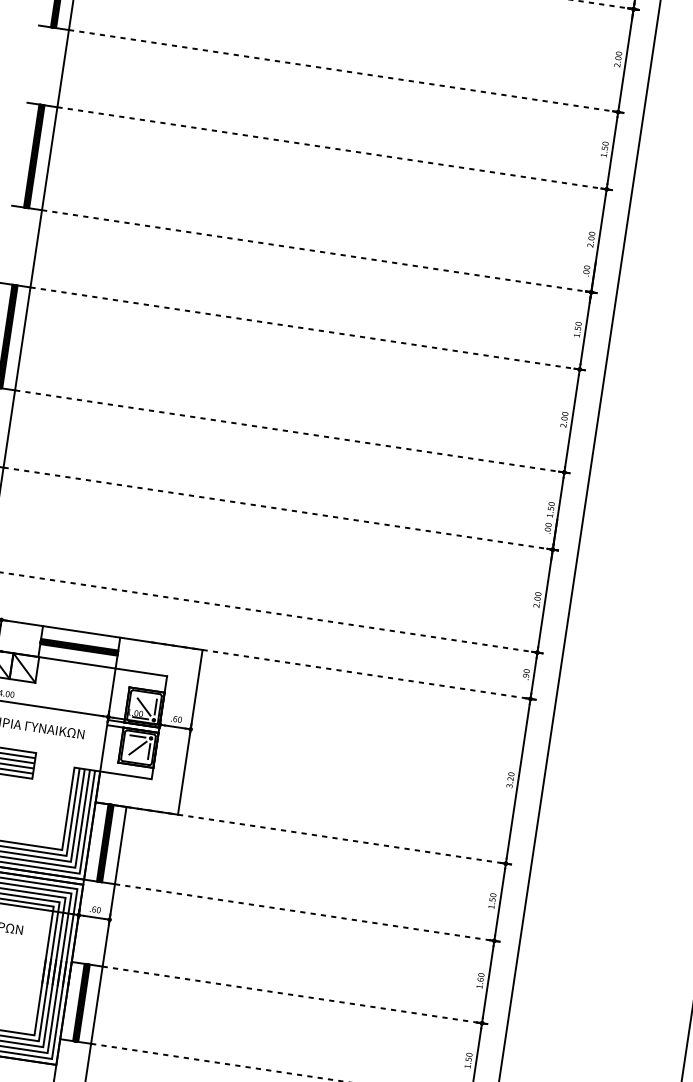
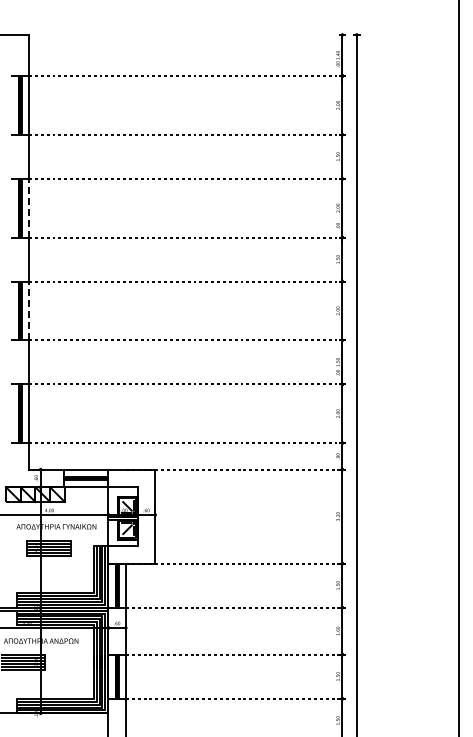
line: (50, 157) -> (29, 207), solid -> dashed
line: (23, 338) -> (29, 310), solid -> dashed

